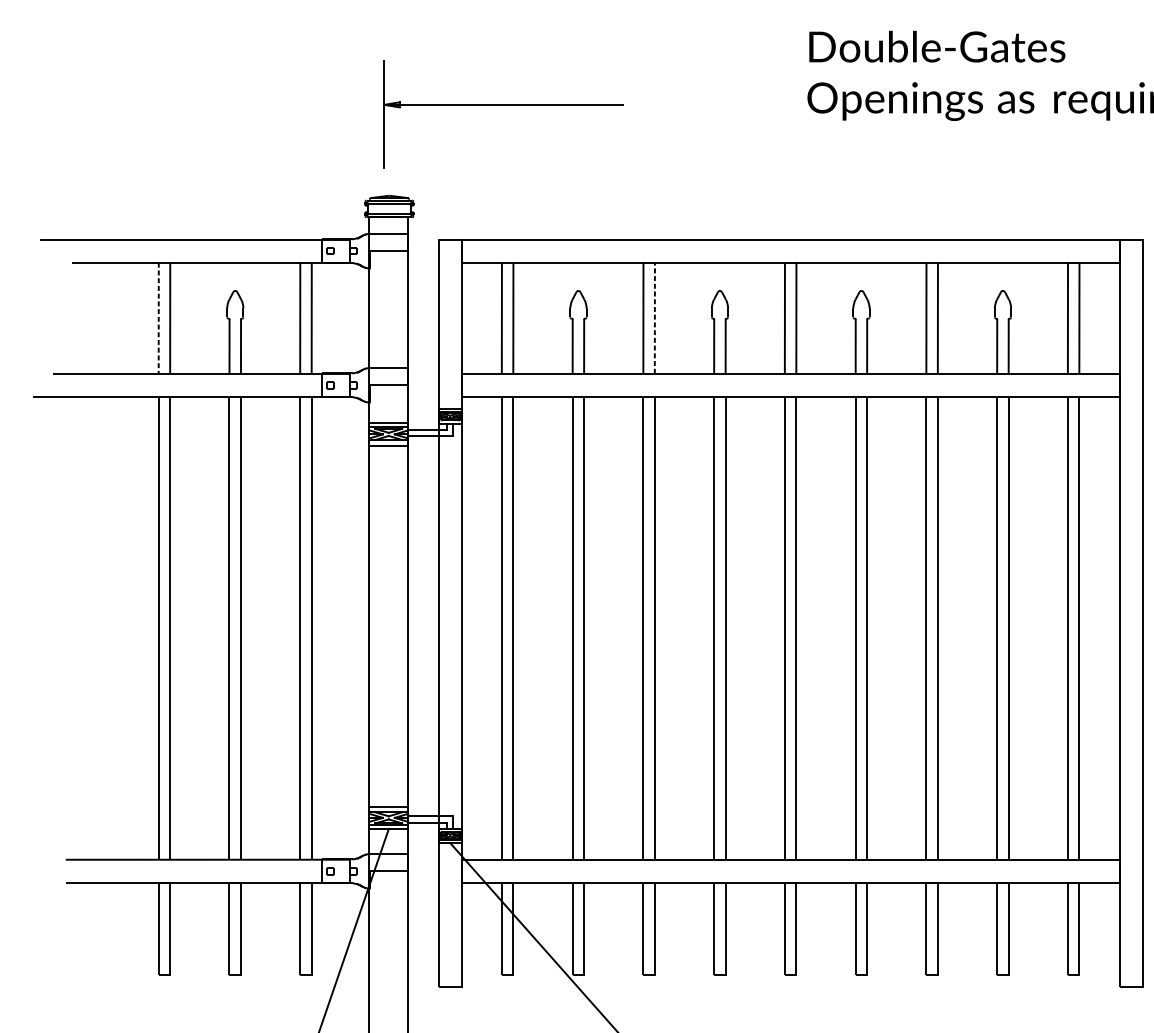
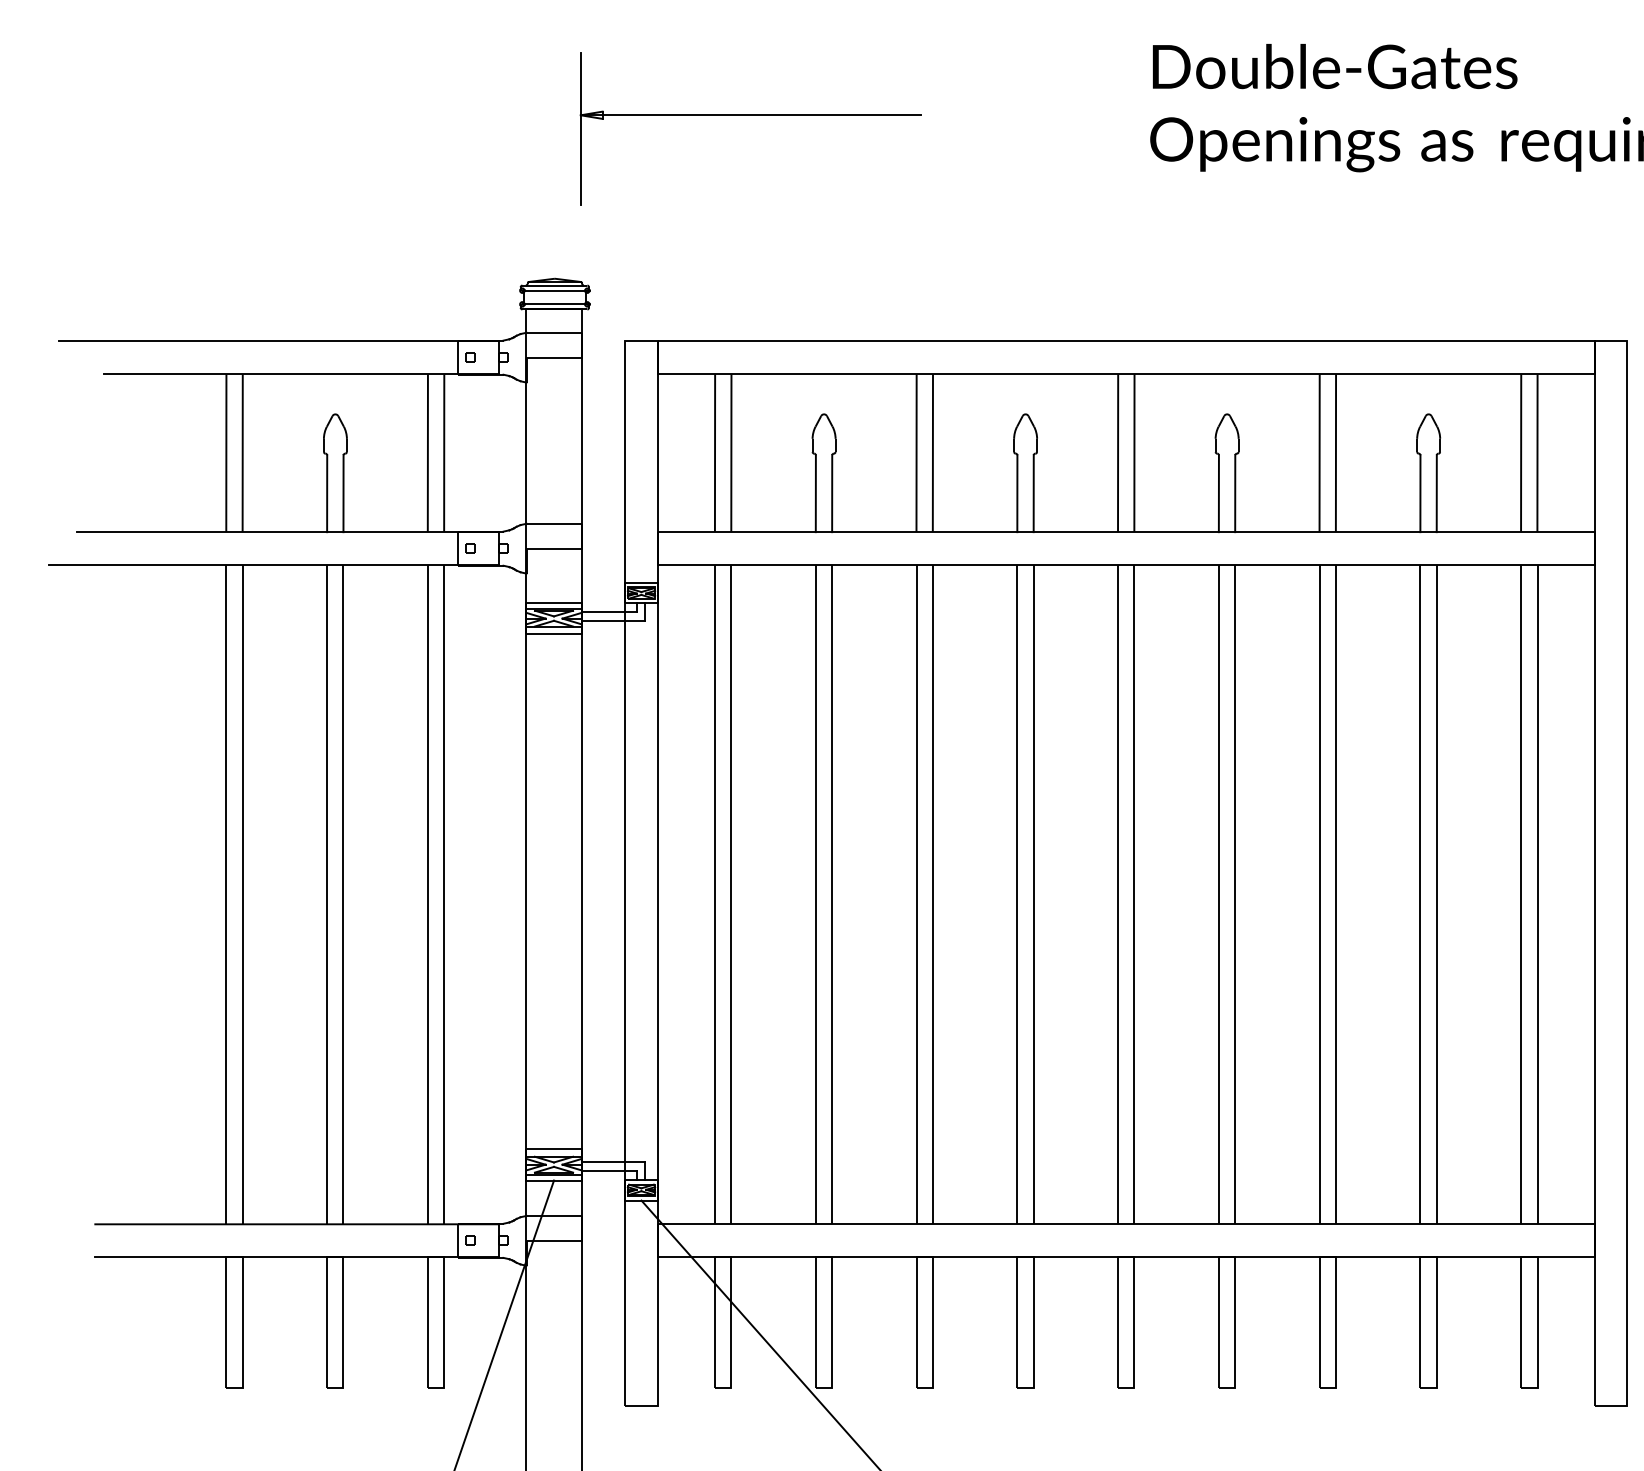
part: (503, 105) -> (750, 115), moved
line: (158, 318) -> (226, 453), dashed -> solid
line: (654, 318) -> (932, 453), dashed -> solid

